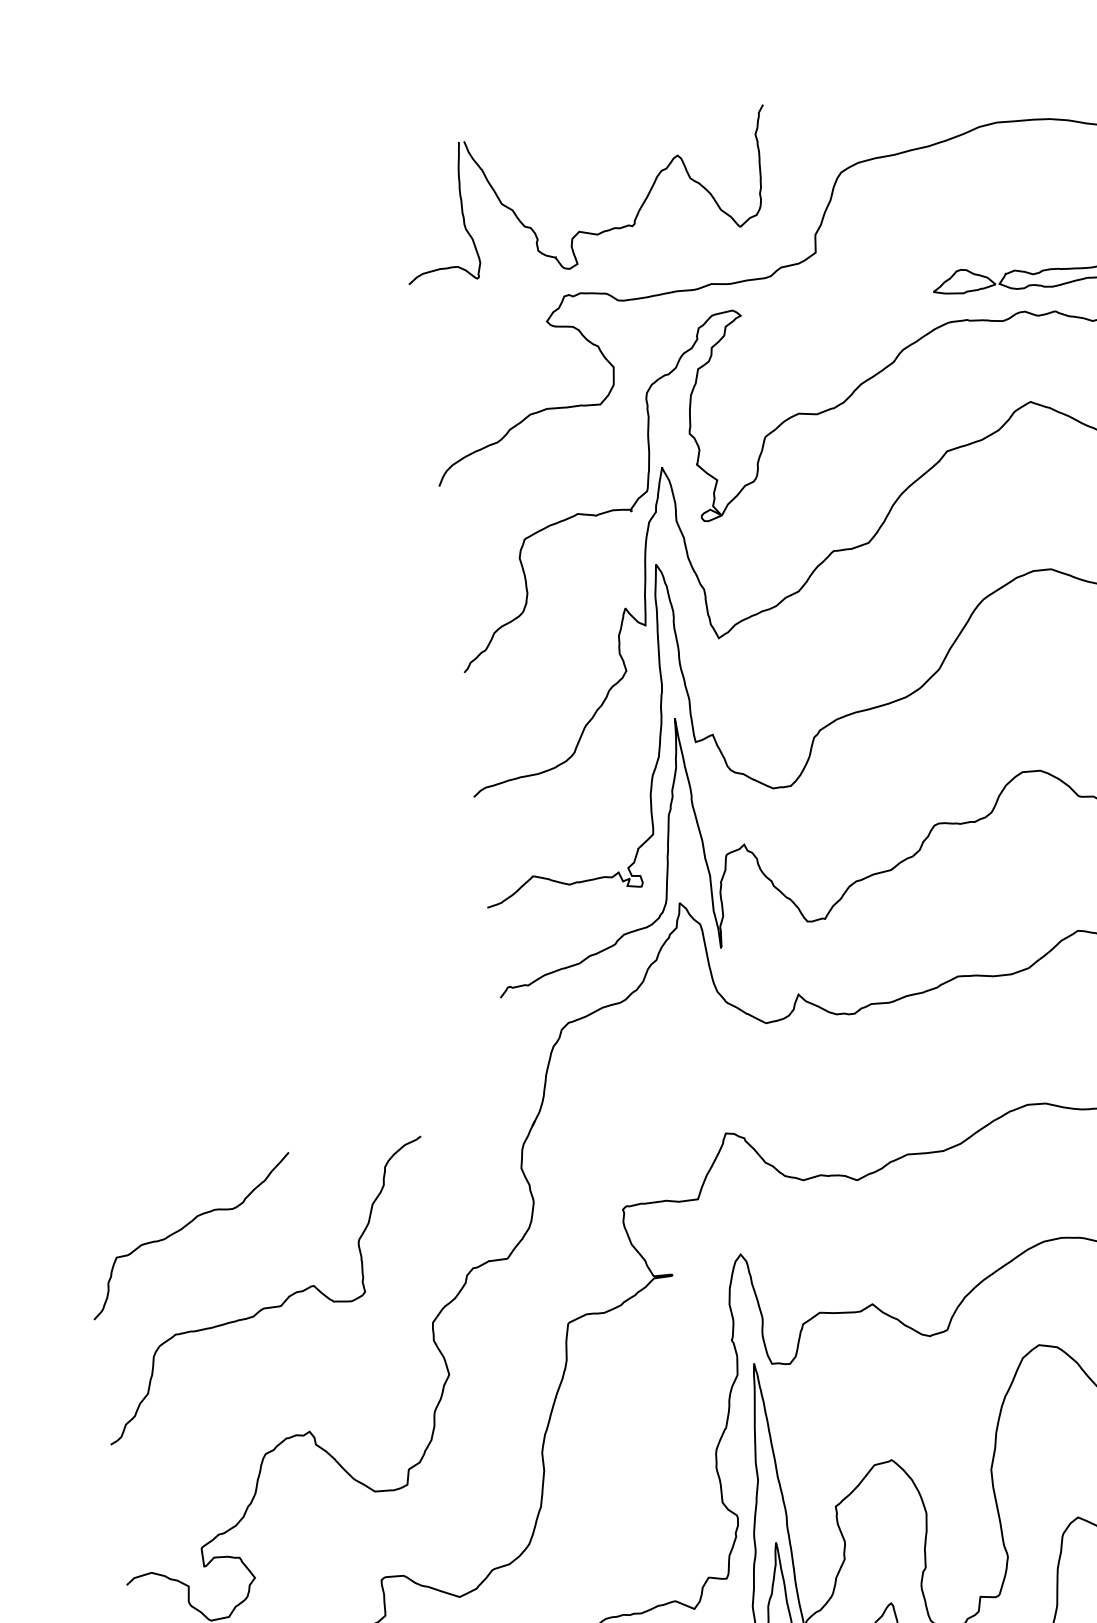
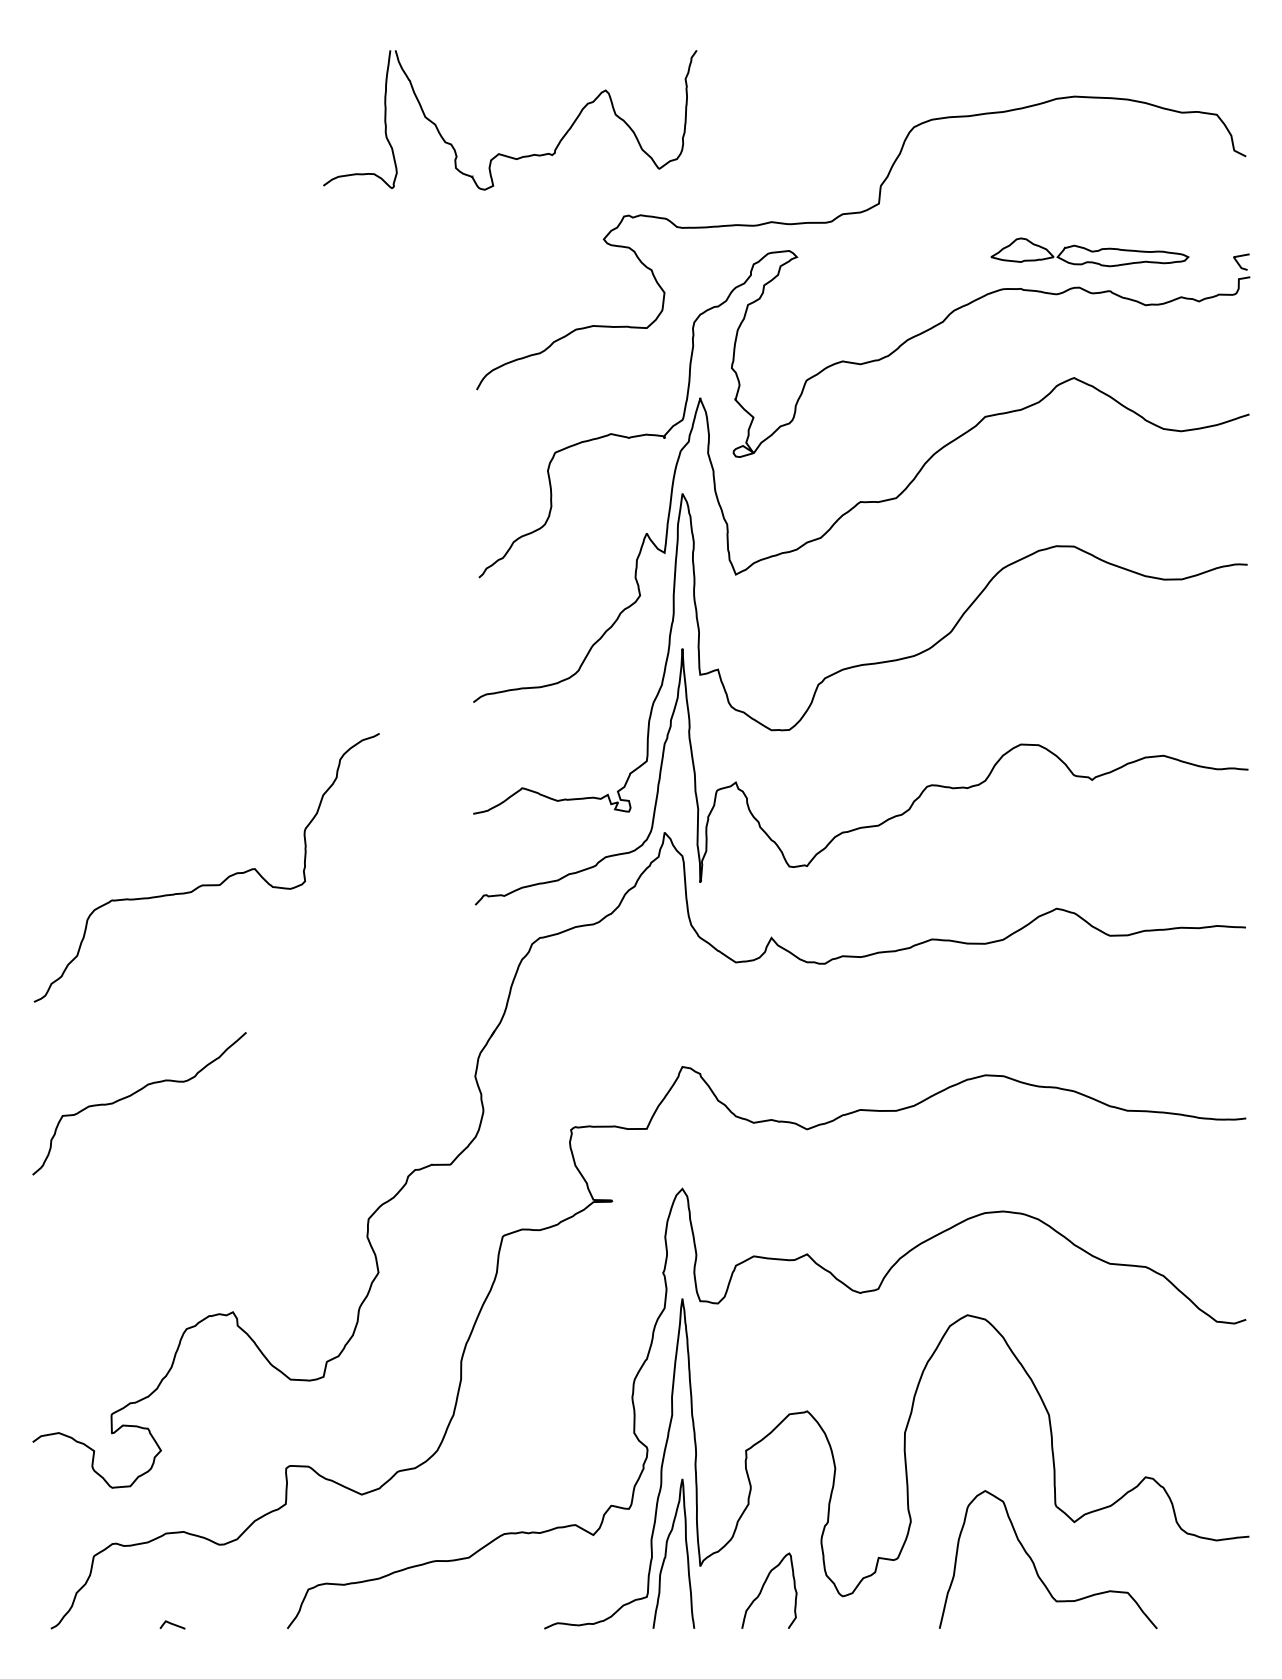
part: (581, 230) -> (501, 153), moved
curve: (267, 1307) -> (206, 884), moved

